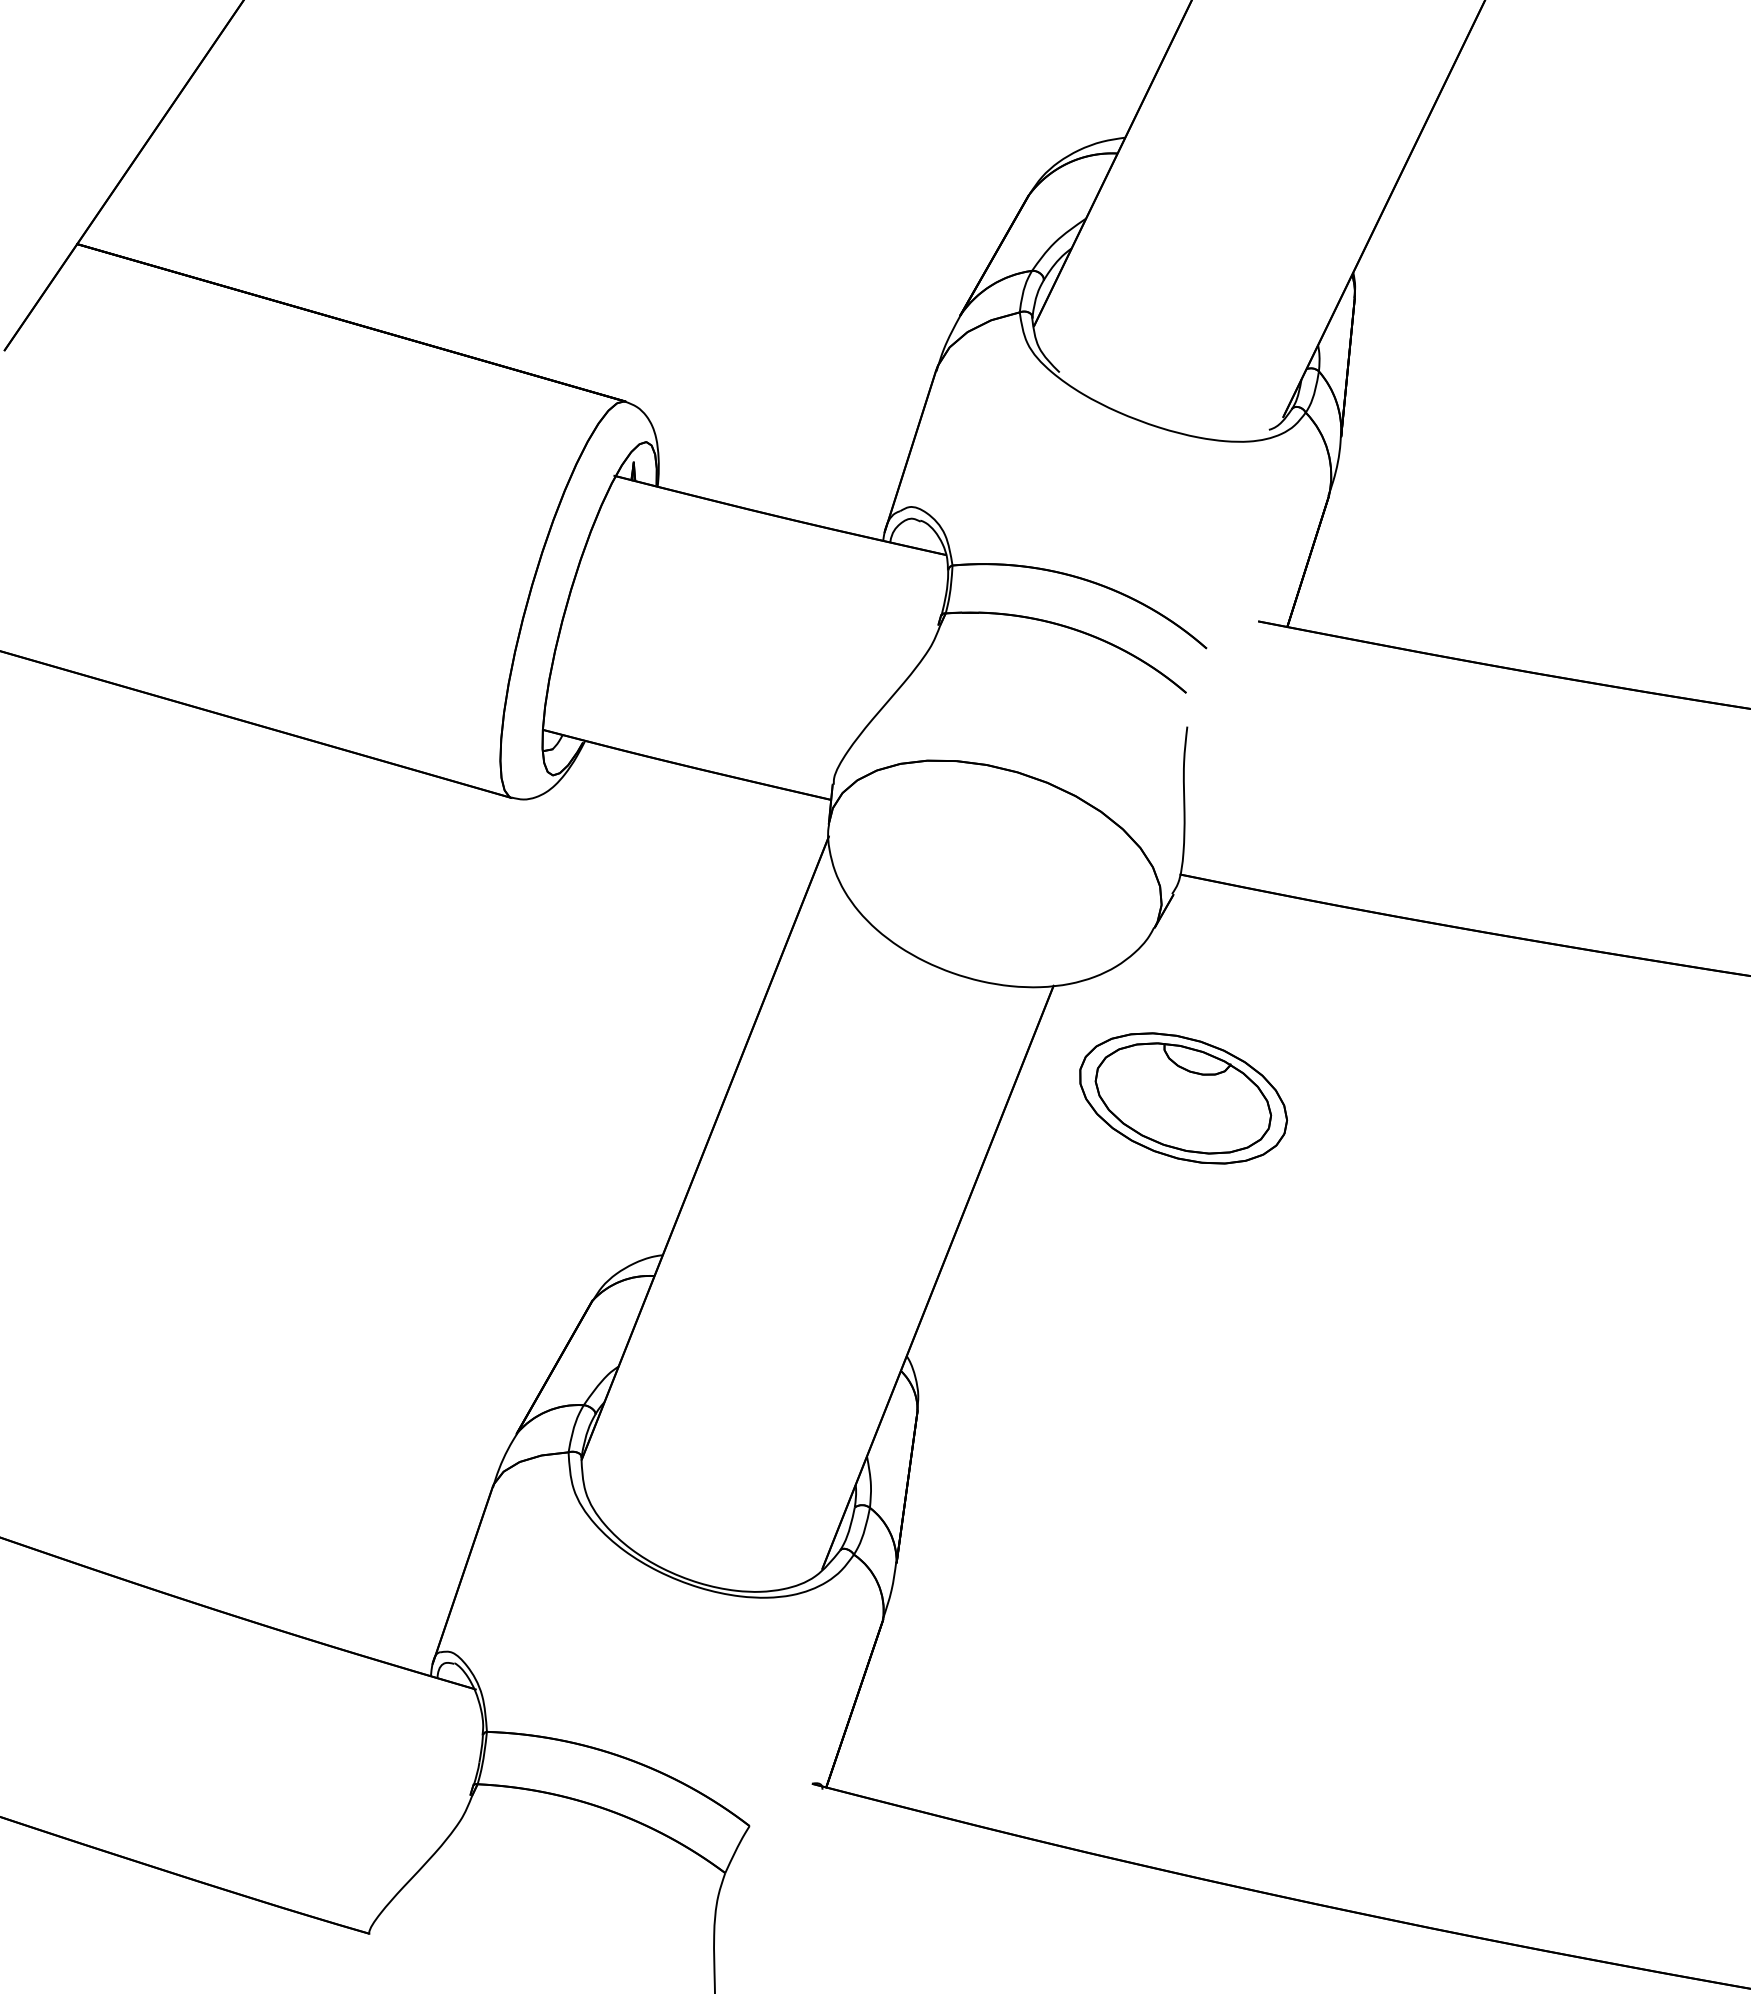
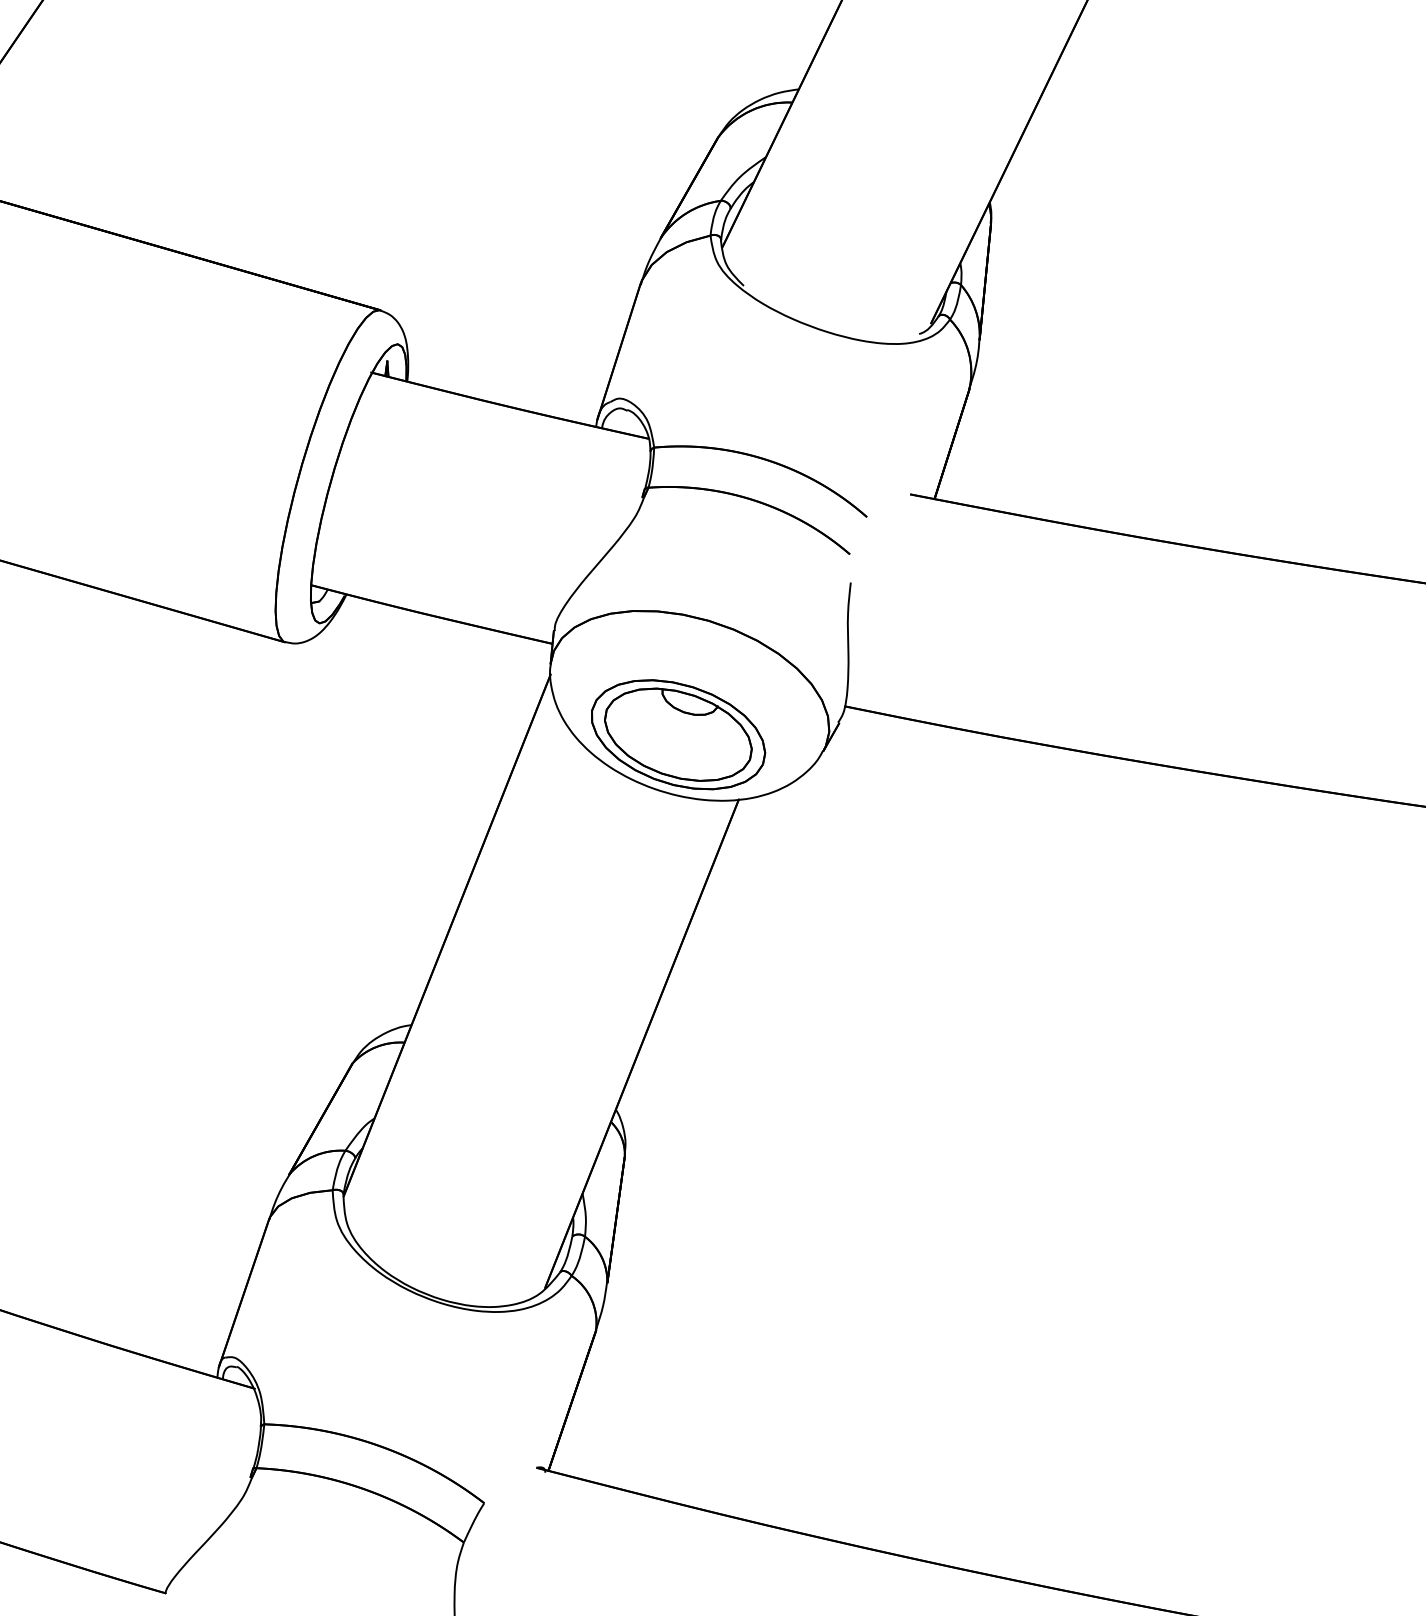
part: (1183, 1098) -> (678, 734), moved

